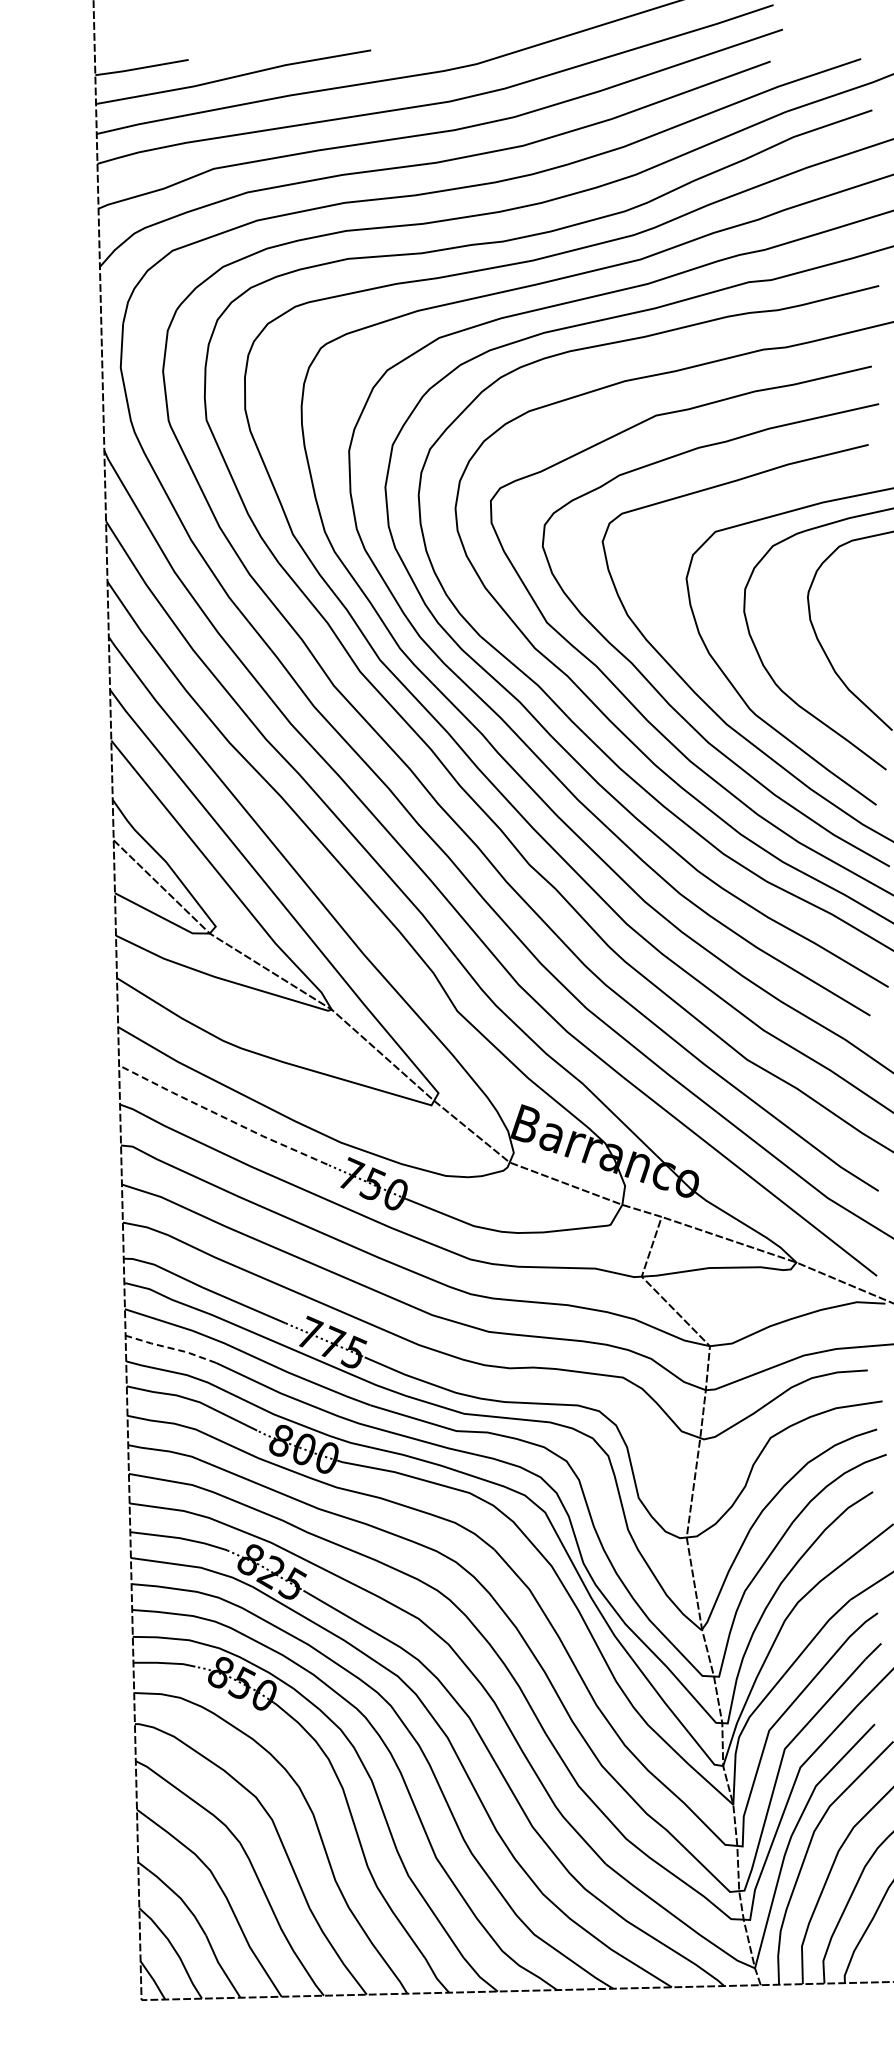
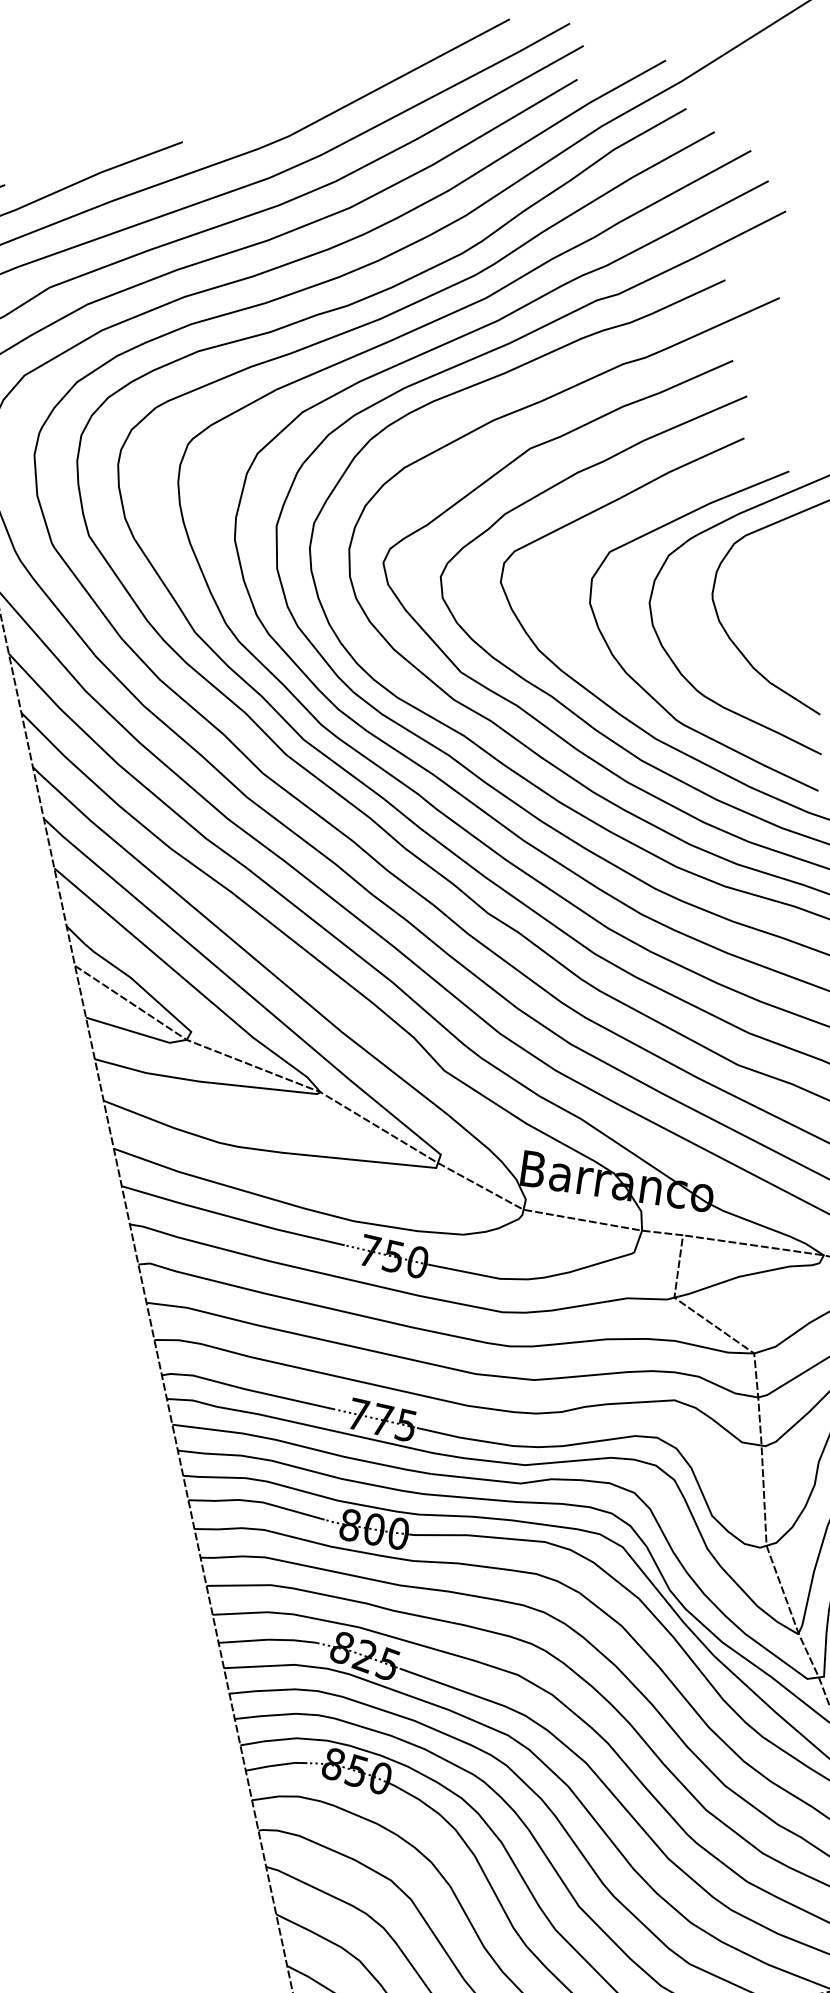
line: (222, 1116) -> (232, 1217), dashed -> solid
line: (170, 1348) -> (224, 1454), dashed -> solid

